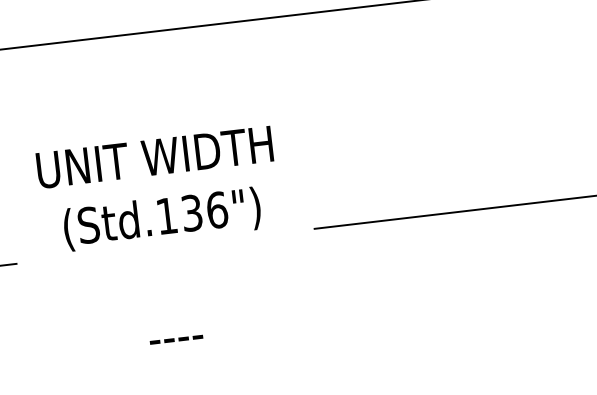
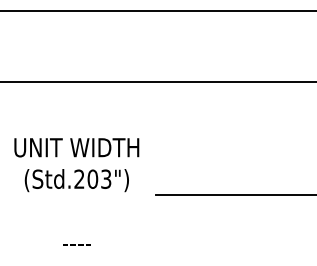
text: (191, 211) -> (92, 178), (Std.136") -> (Std.203")

